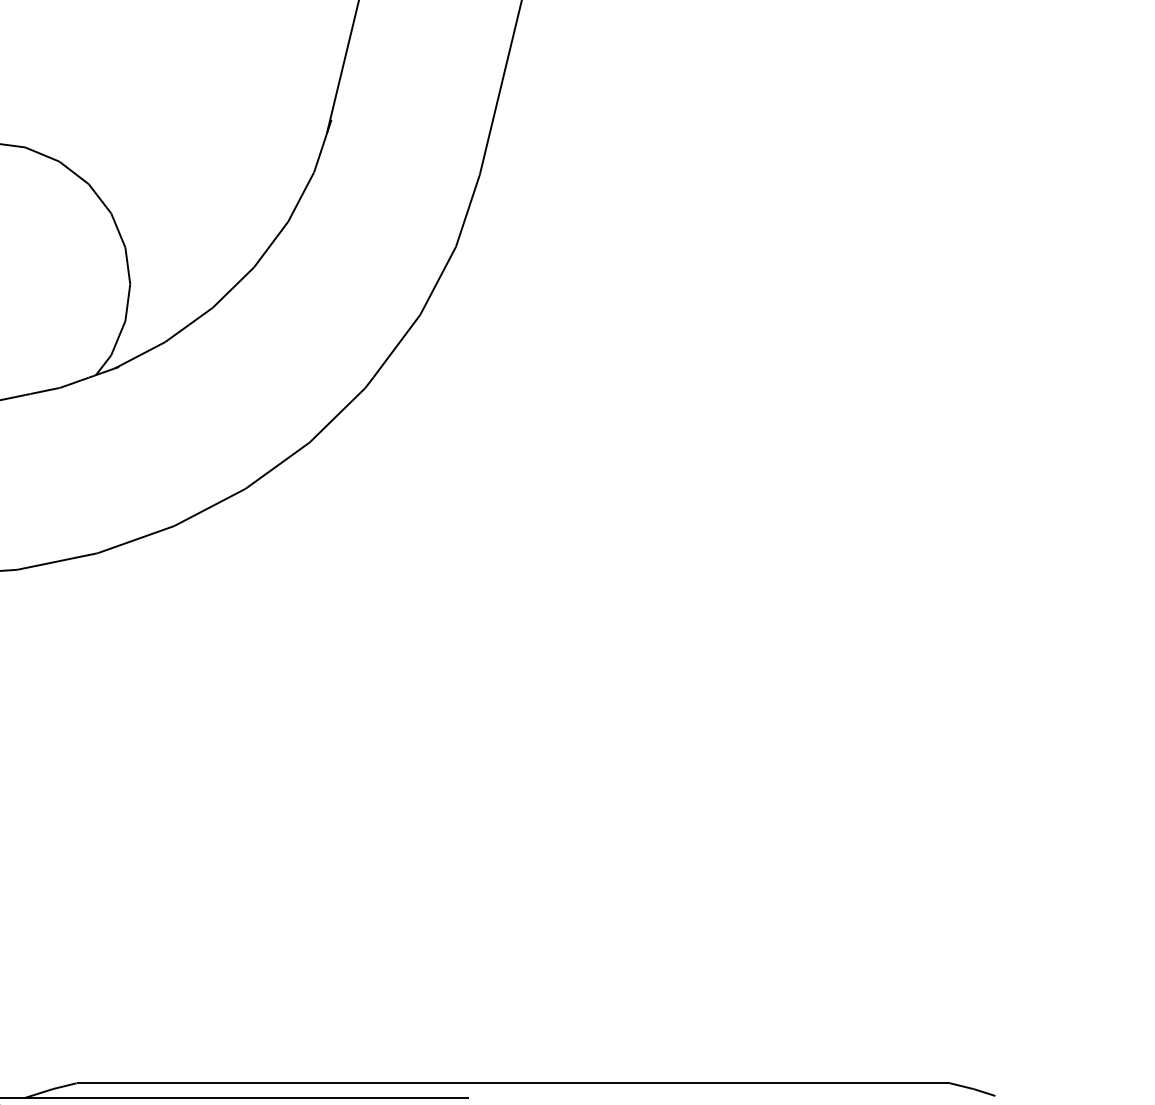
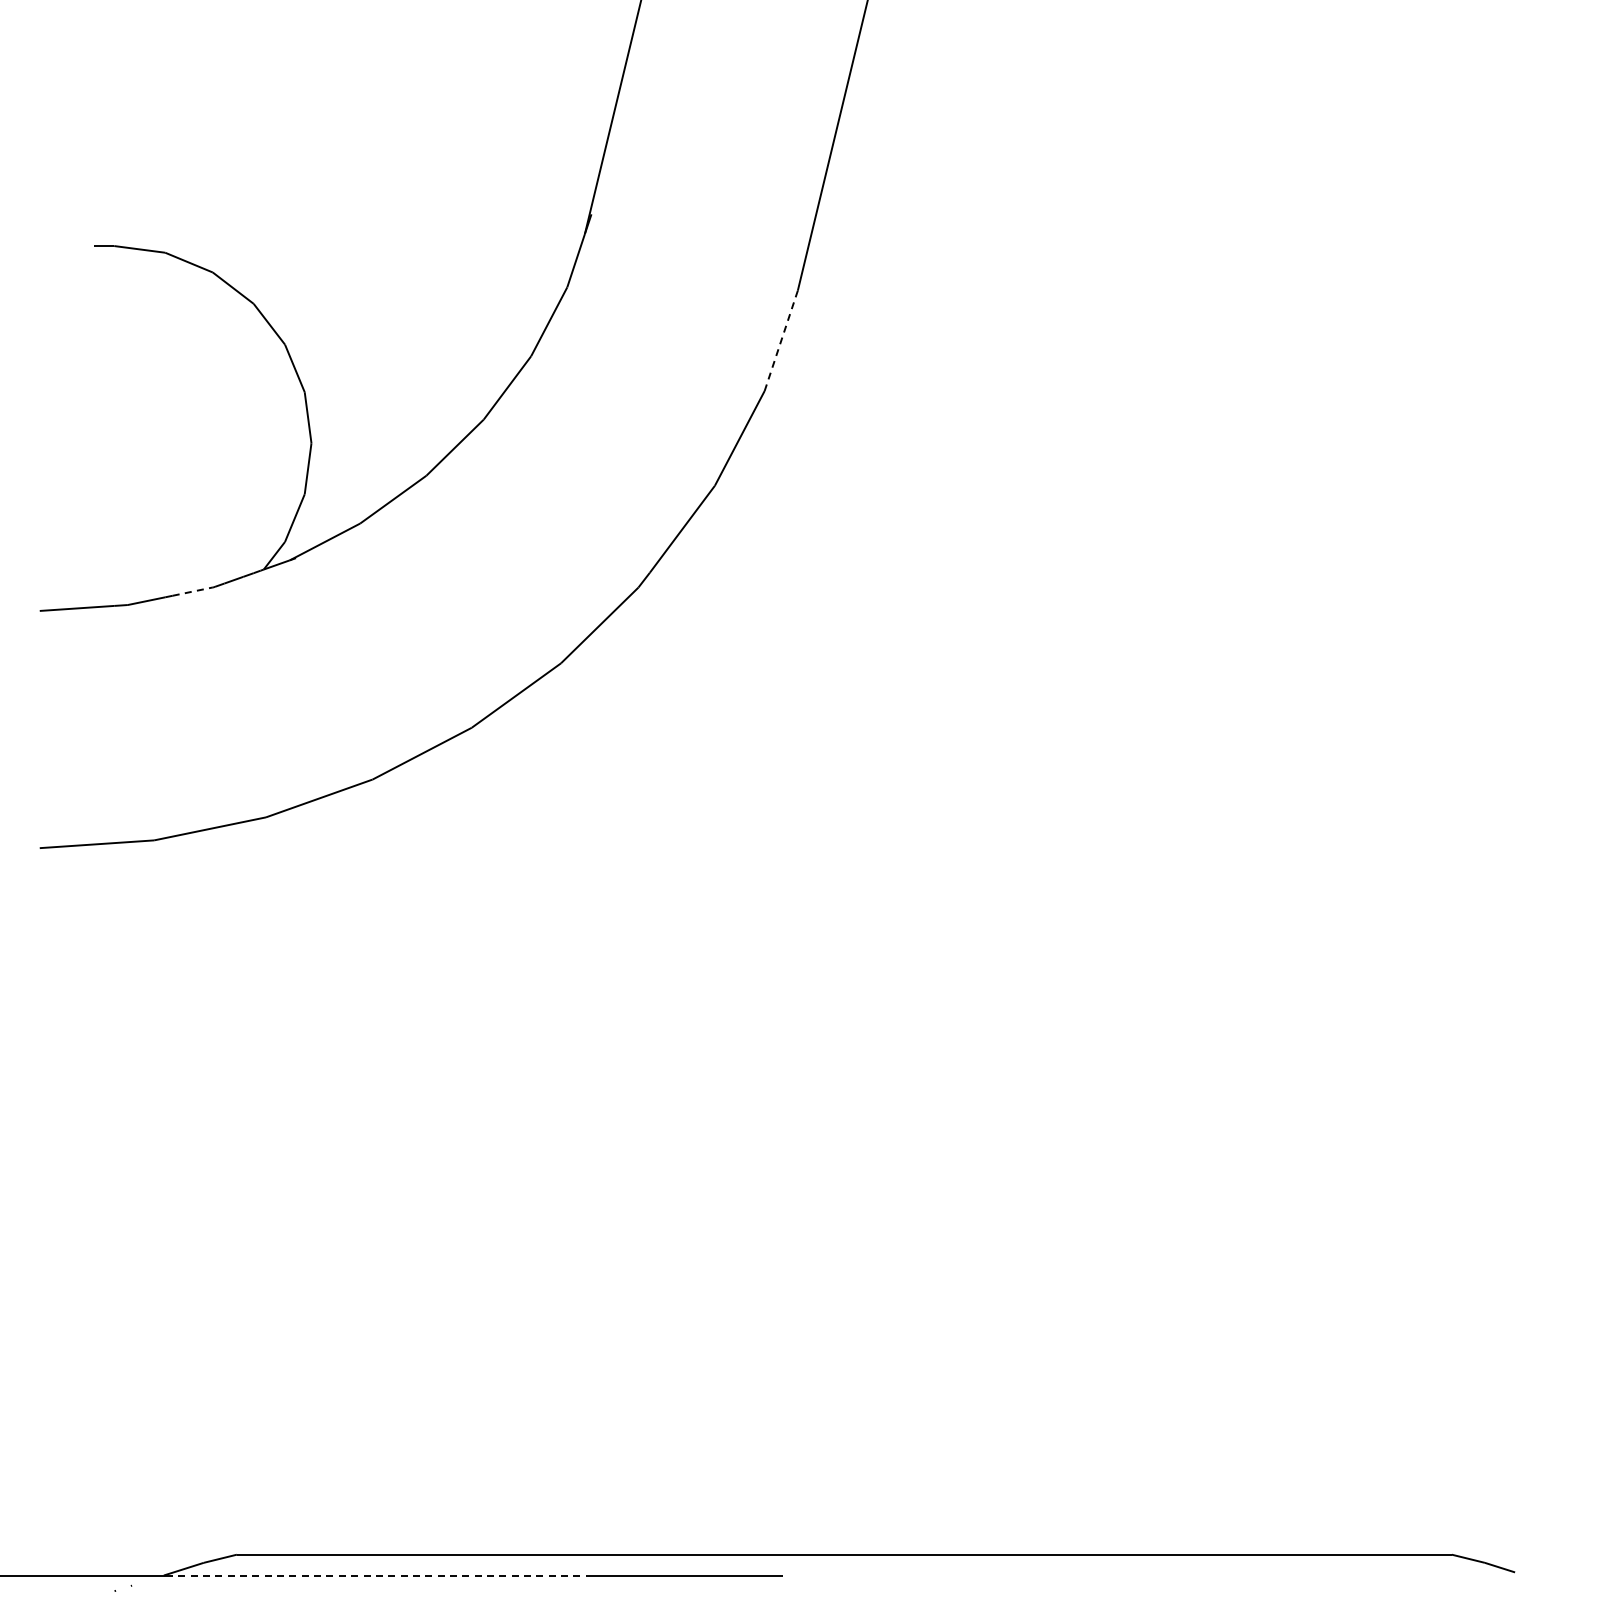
line: (468, 210) -> (781, 340), solid -> dashed
line: (45, 390) -> (193, 591), solid -> dashed
line: (181, 1098) -> (382, 1575), solid -> dashed

